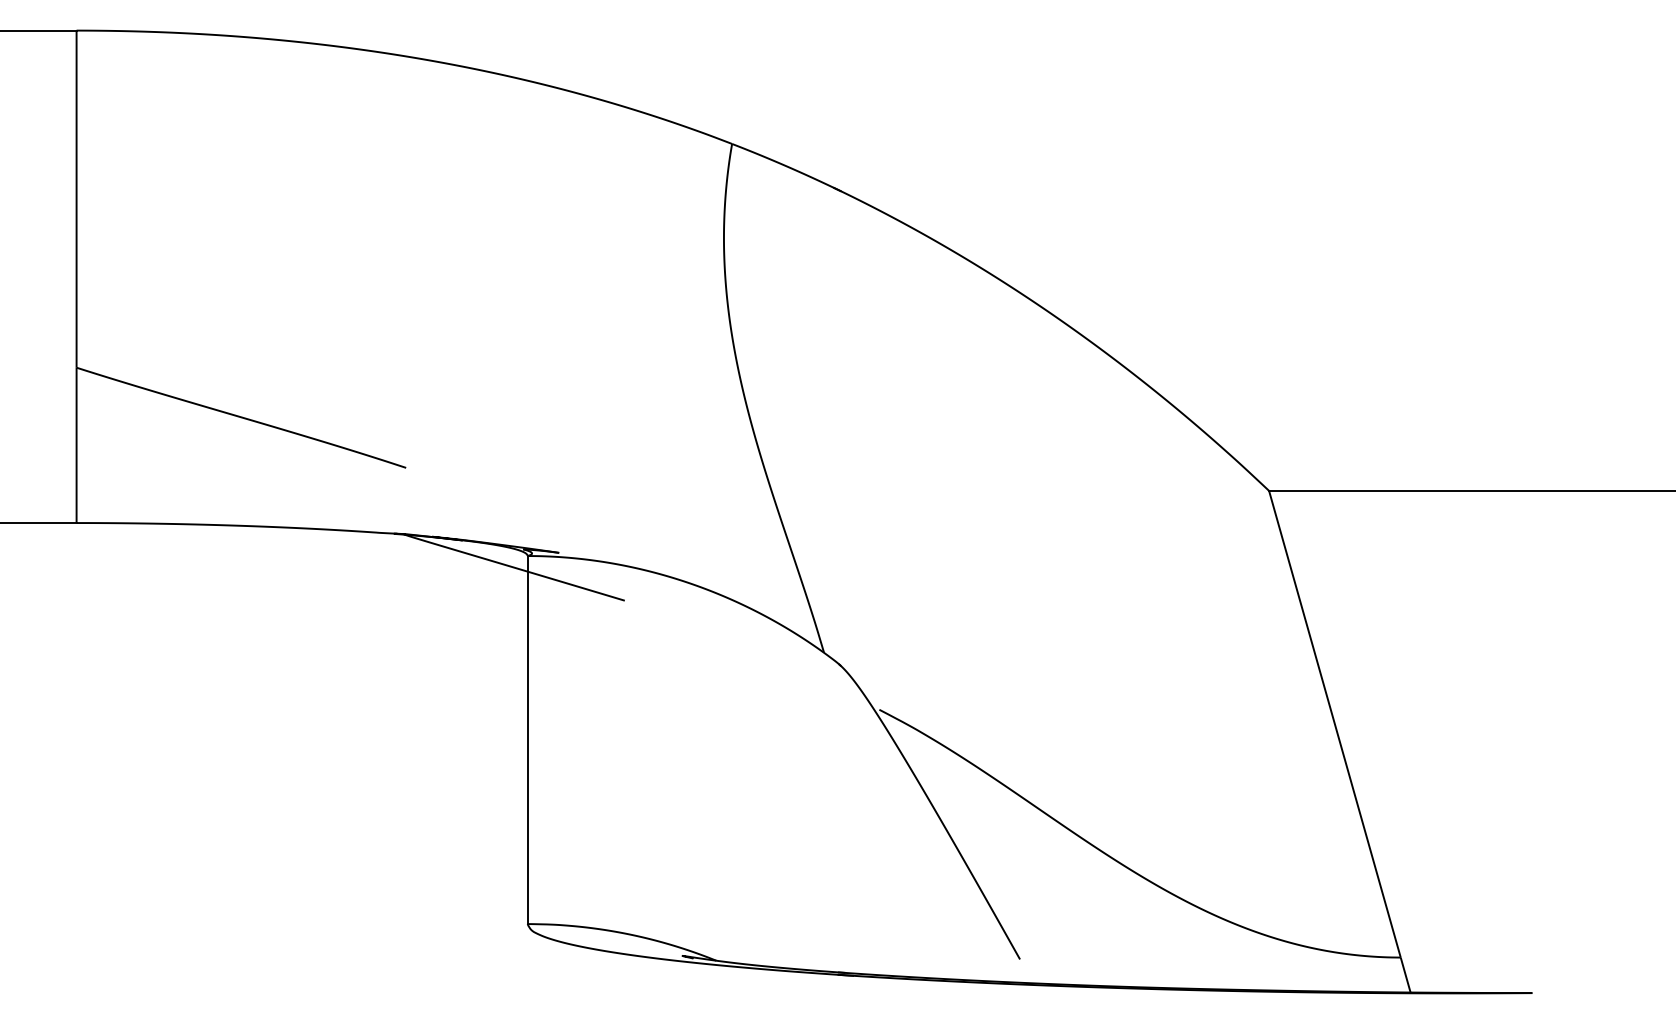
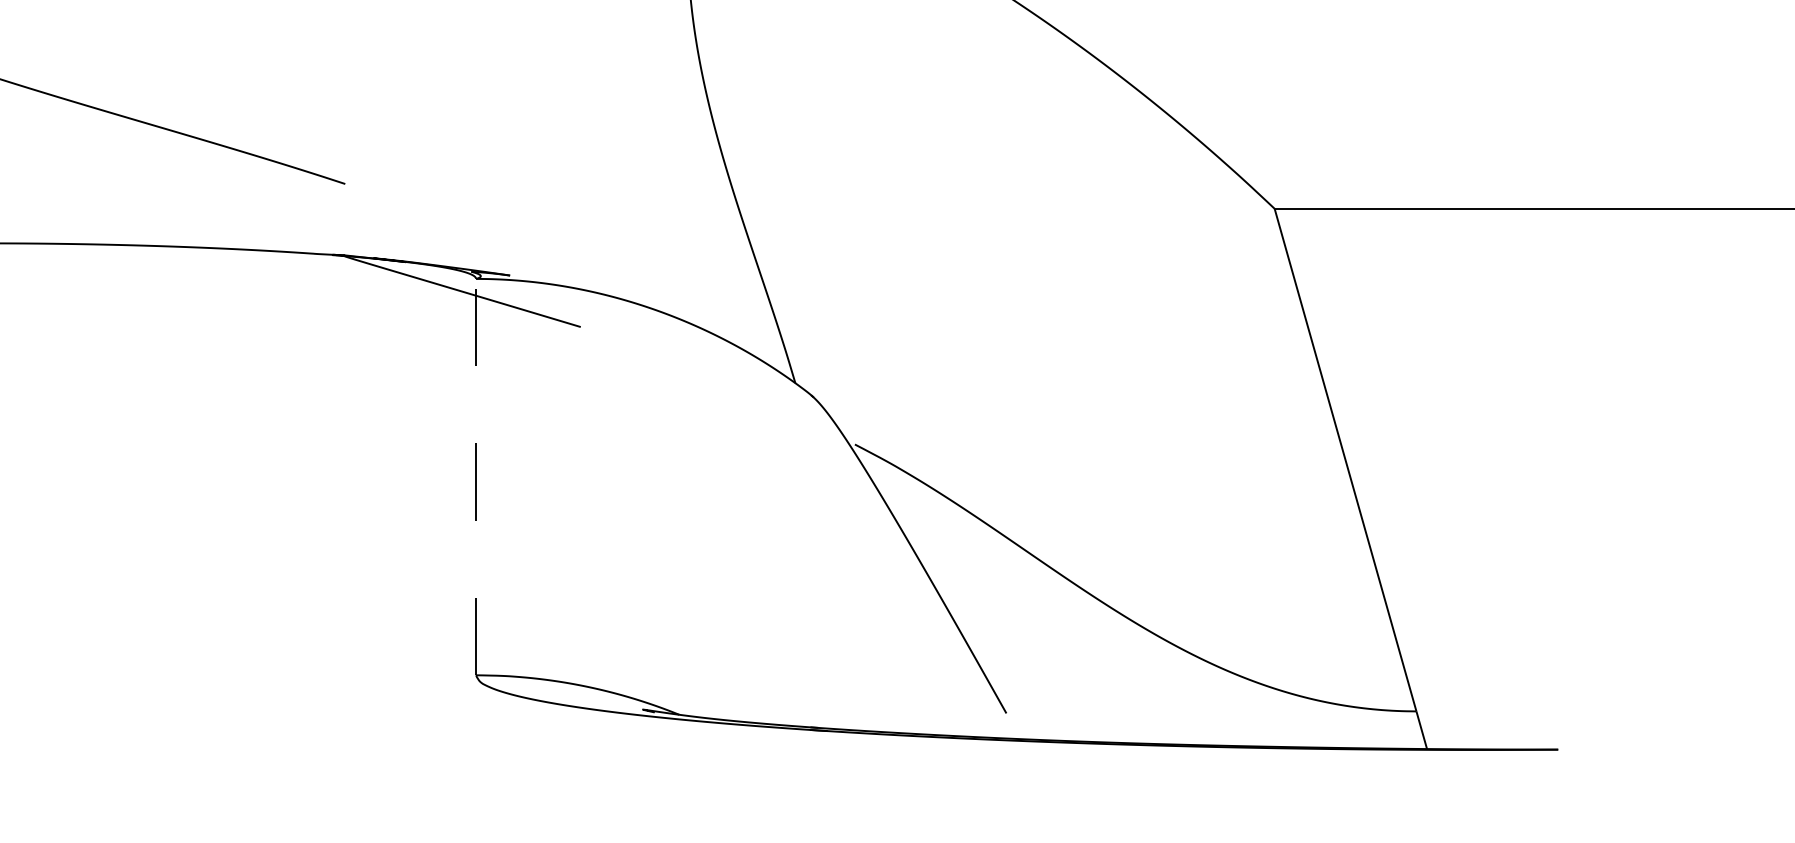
line: (527, 739) -> (475, 476), solid -> dashed

